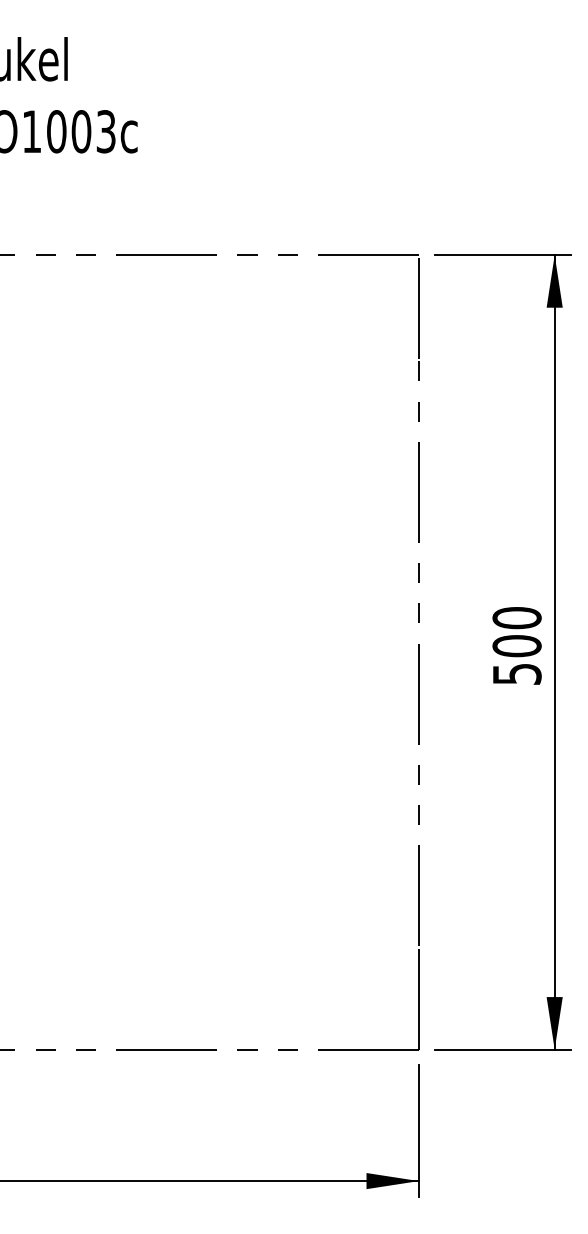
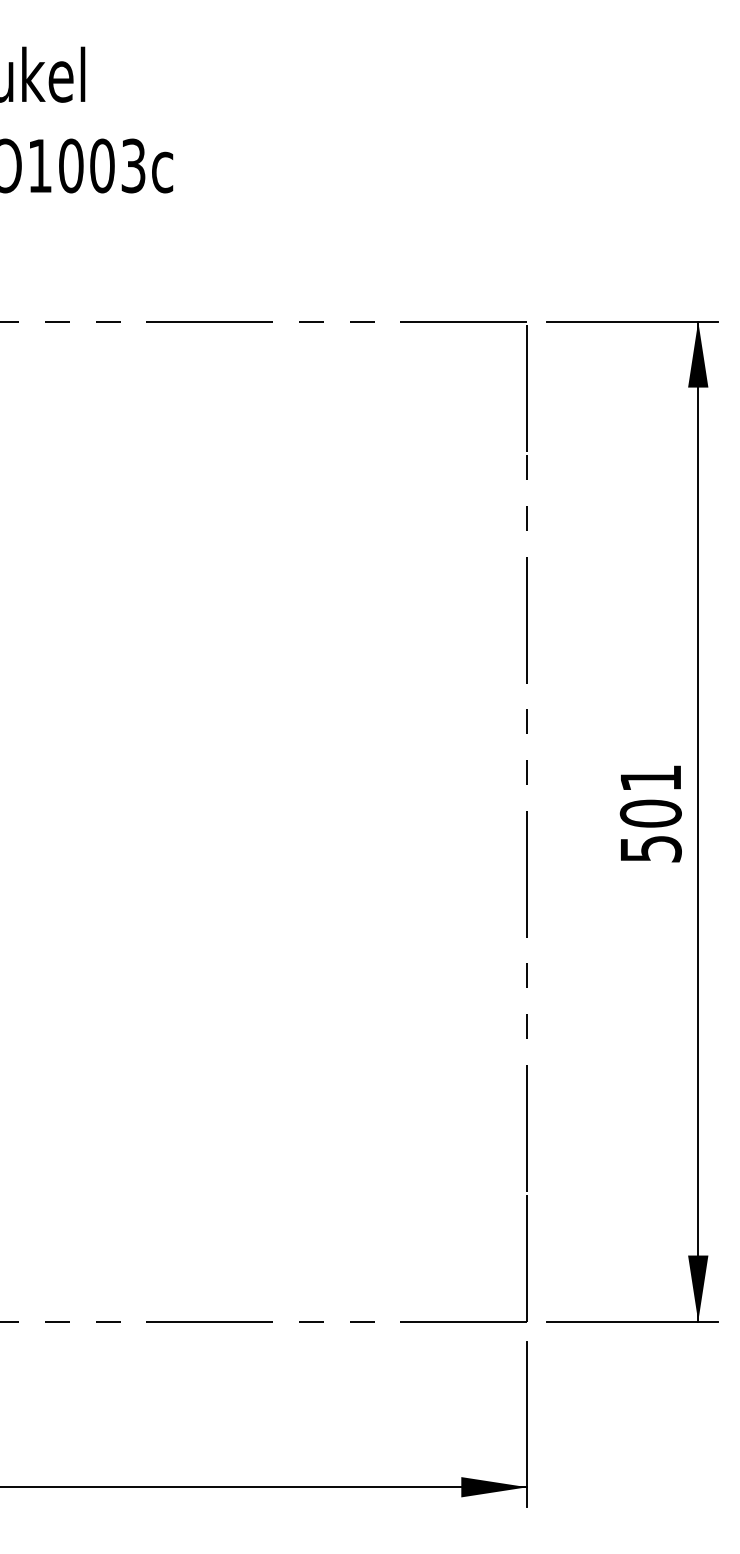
text: (516, 618) -> (650, 778), 500 -> 501

